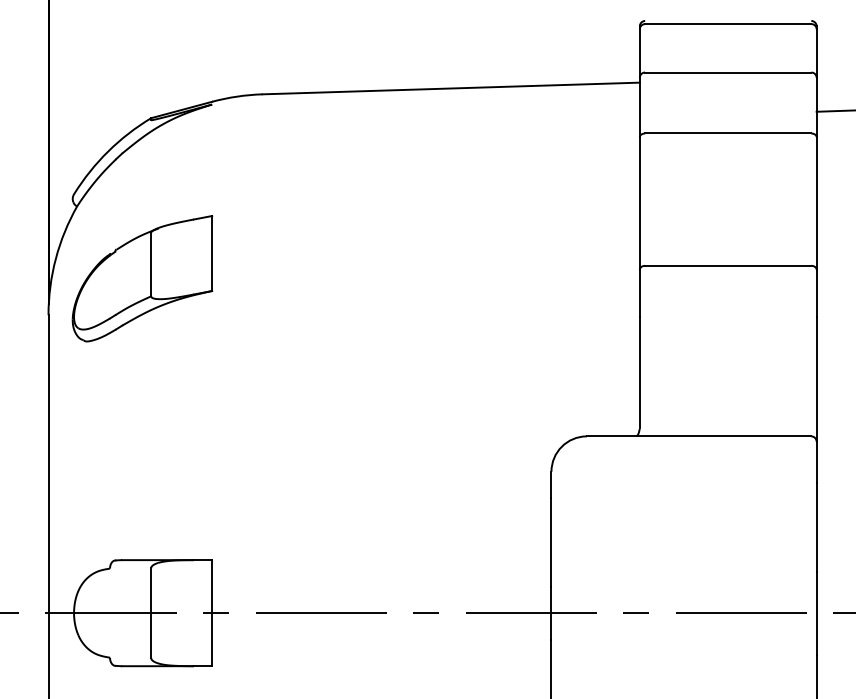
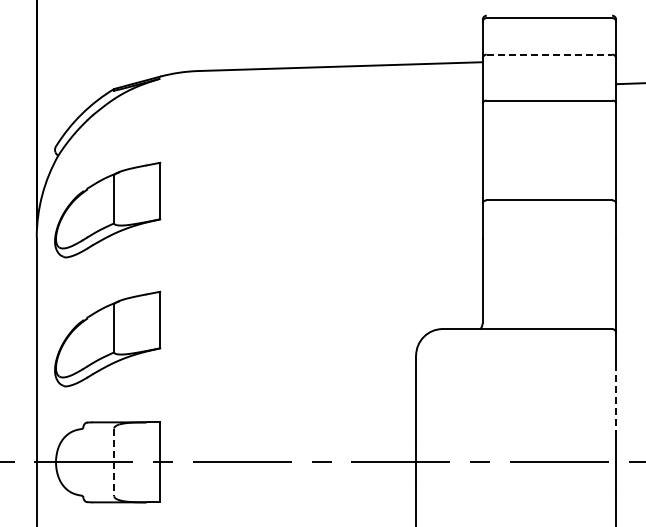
line: (728, 72) -> (549, 54), solid -> dashed
part: (142, 448) -> (107, 338), added
line: (817, 528) -> (616, 398), solid -> dashed
line: (151, 613) -> (114, 462), solid -> dashed

